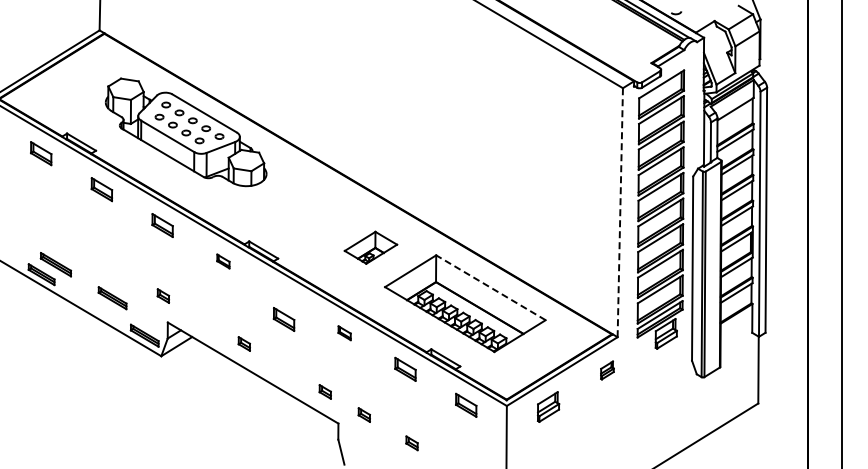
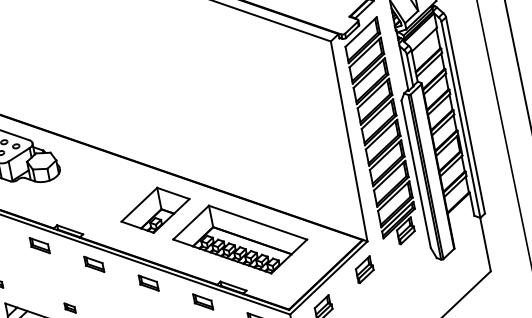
line: (620, 212) -> (349, 141), dashed -> solid
part: (370, 247) -> (155, 210), size x1.67
part: (223, 261) -> (39, 245), size x1.67
line: (490, 287) -> (257, 222), dashed -> solid
part: (283, 319) -> (93, 264), moved
part: (344, 332) -> (148, 282), size x1.67
part: (607, 370) -> (364, 269), size x1.67

